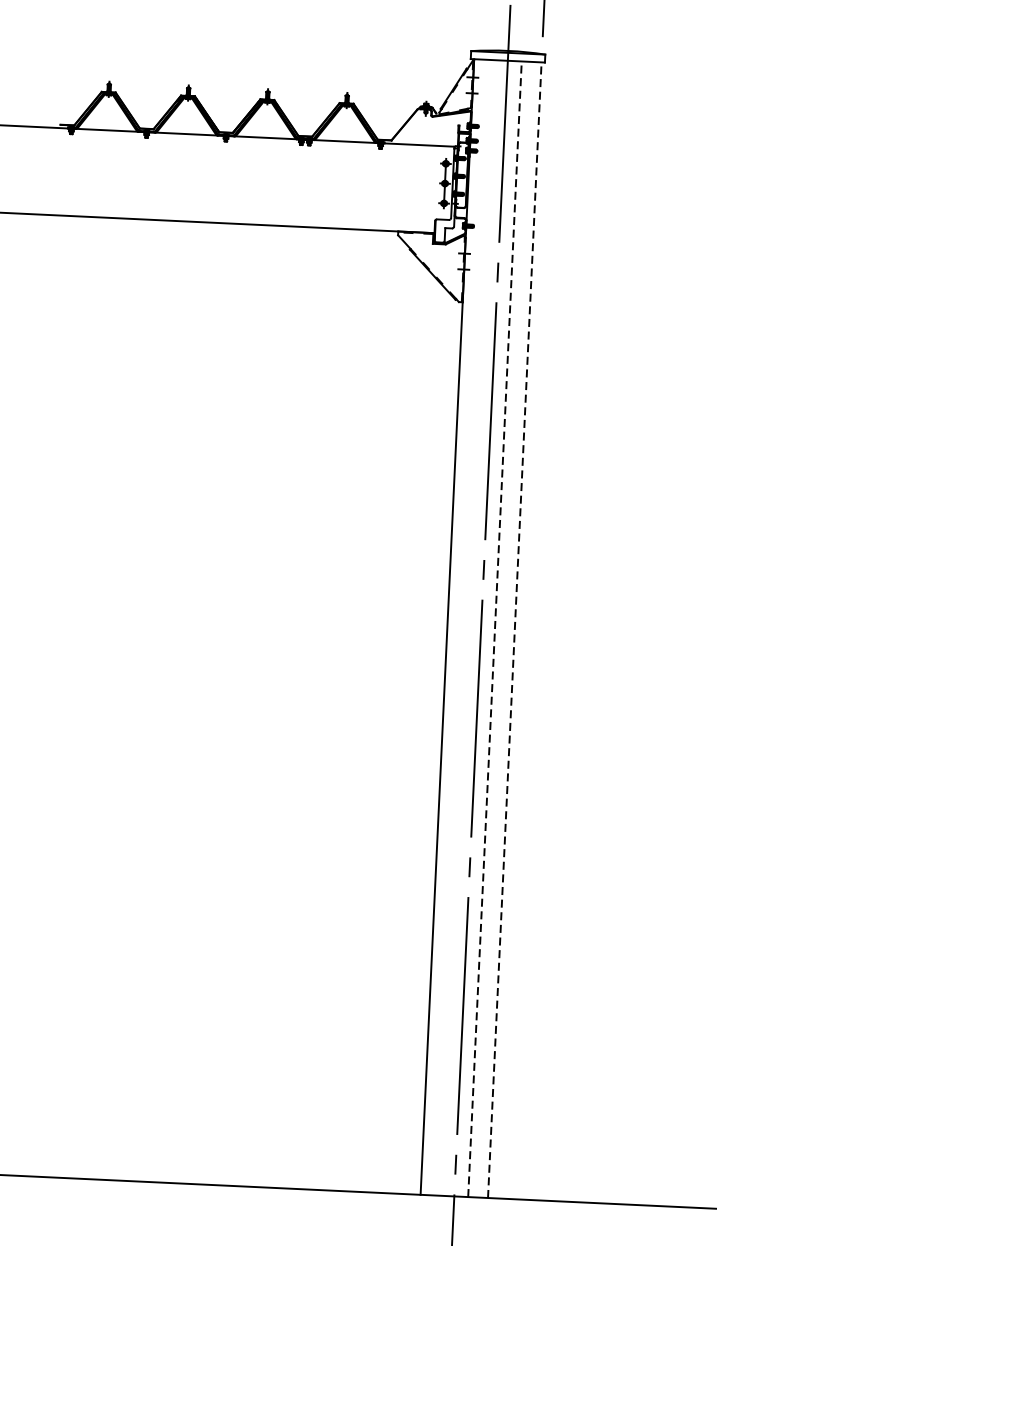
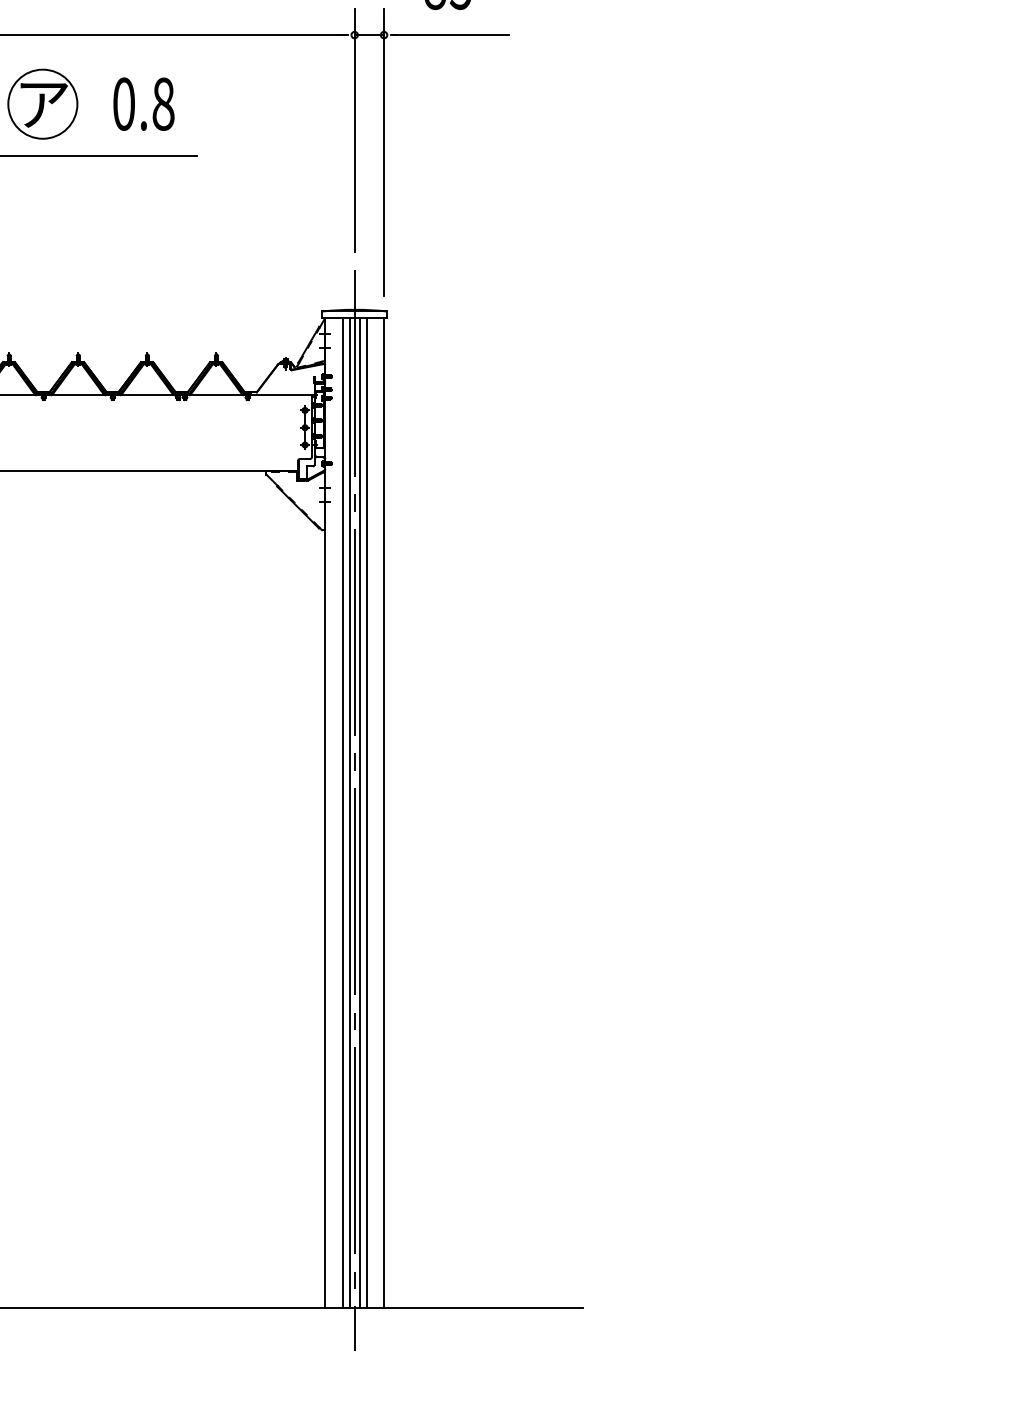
line: (467, 627) -> (342, 812), added
line: (475, 627) -> (349, 812), added
line: (486, 628) -> (359, 812), added
line: (494, 629) -> (366, 813), dashed -> solid
line: (515, 630) -> (384, 813), dashed -> solid

